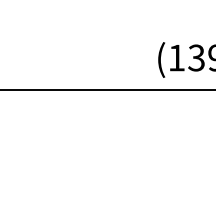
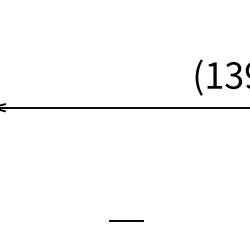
line: (88, 203) -> (125, 221), added

